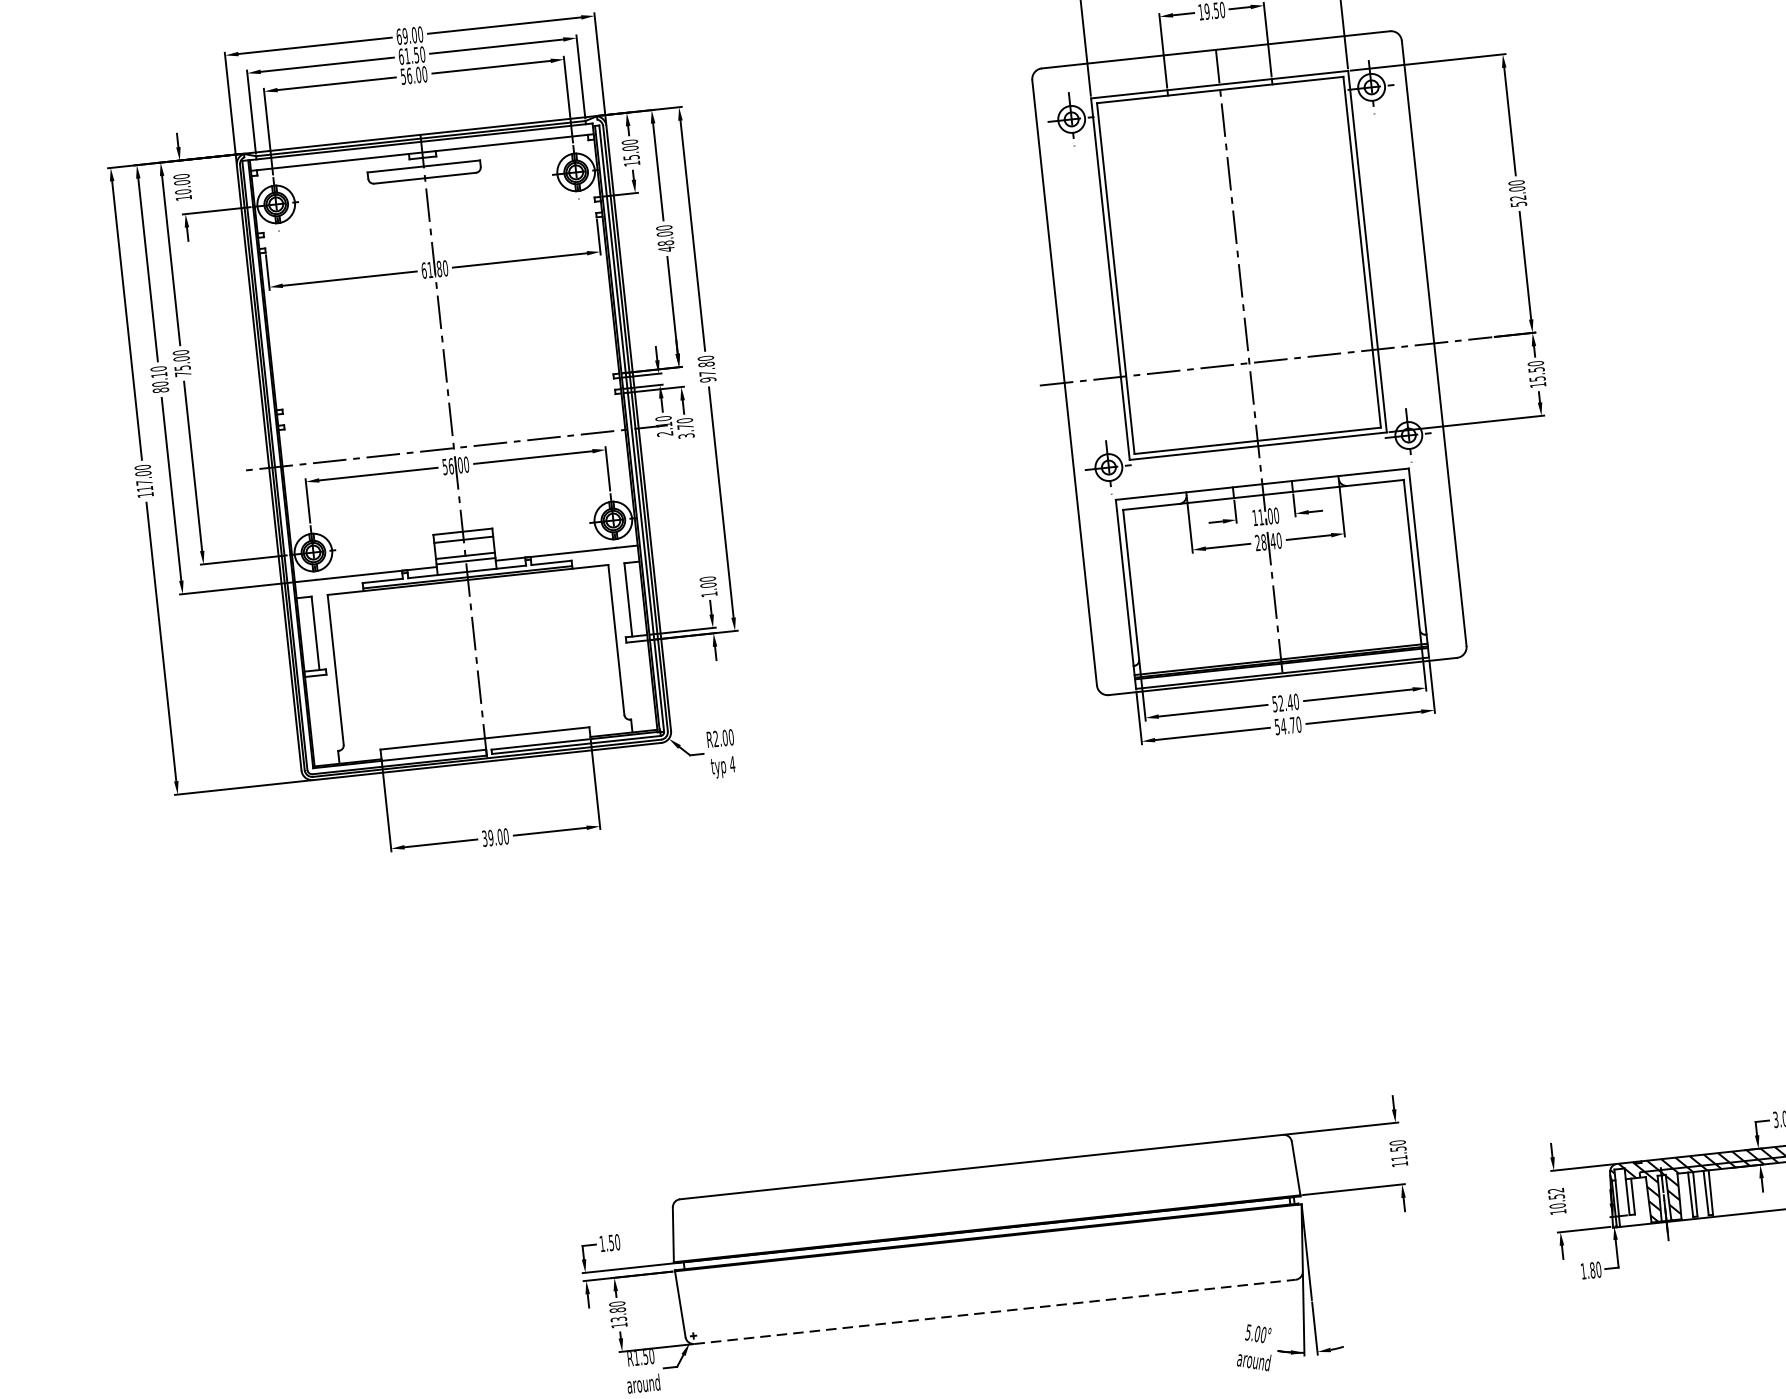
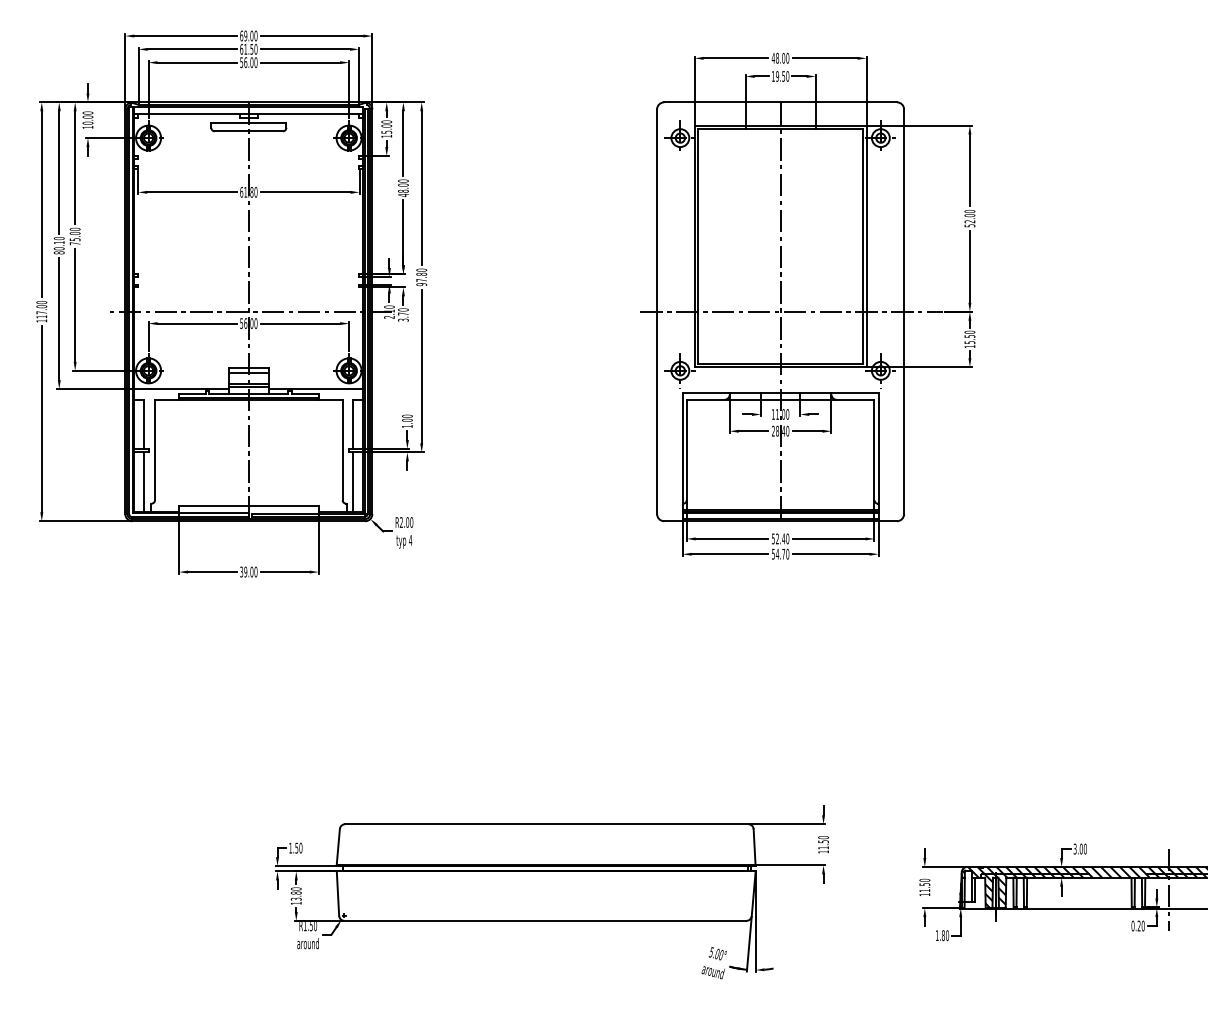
line: (637, 686) -> (353, 482), added
line: (325, 720) -> (144, 482), added
text: (1556, 1198) -> (924, 885), 10.52 -> 11.50
line: (995, 1311) -> (545, 920), dashed -> solid

